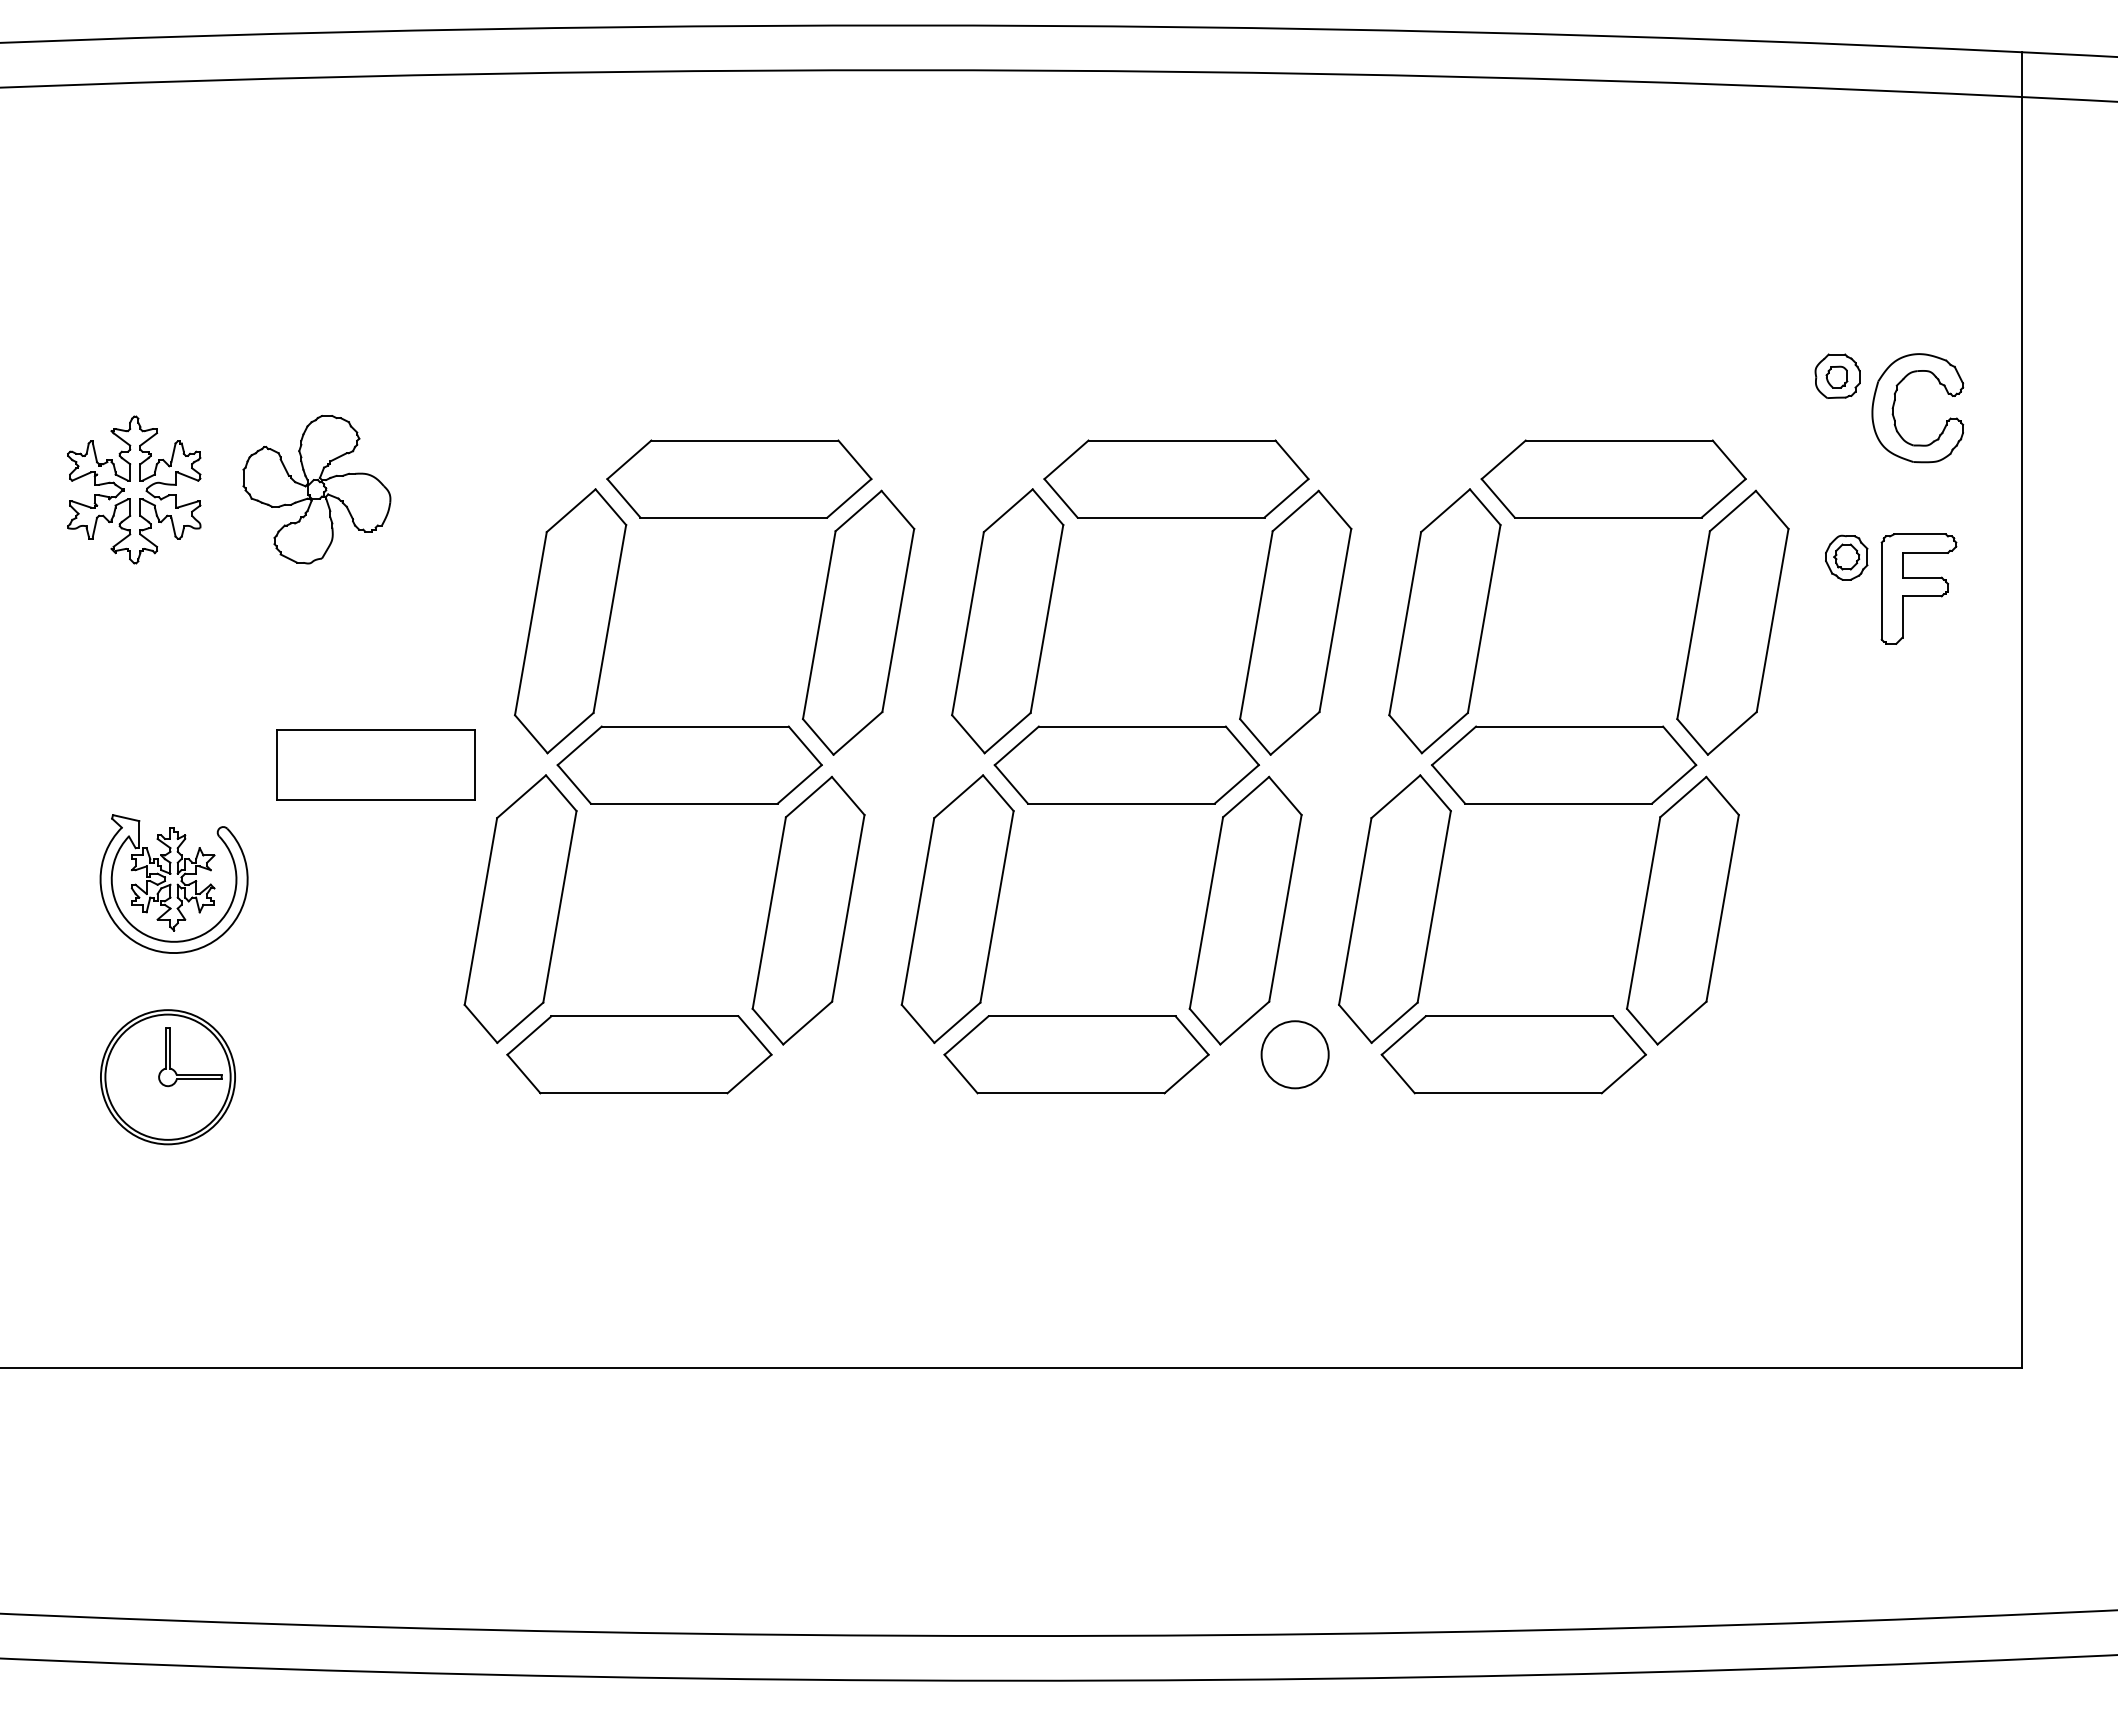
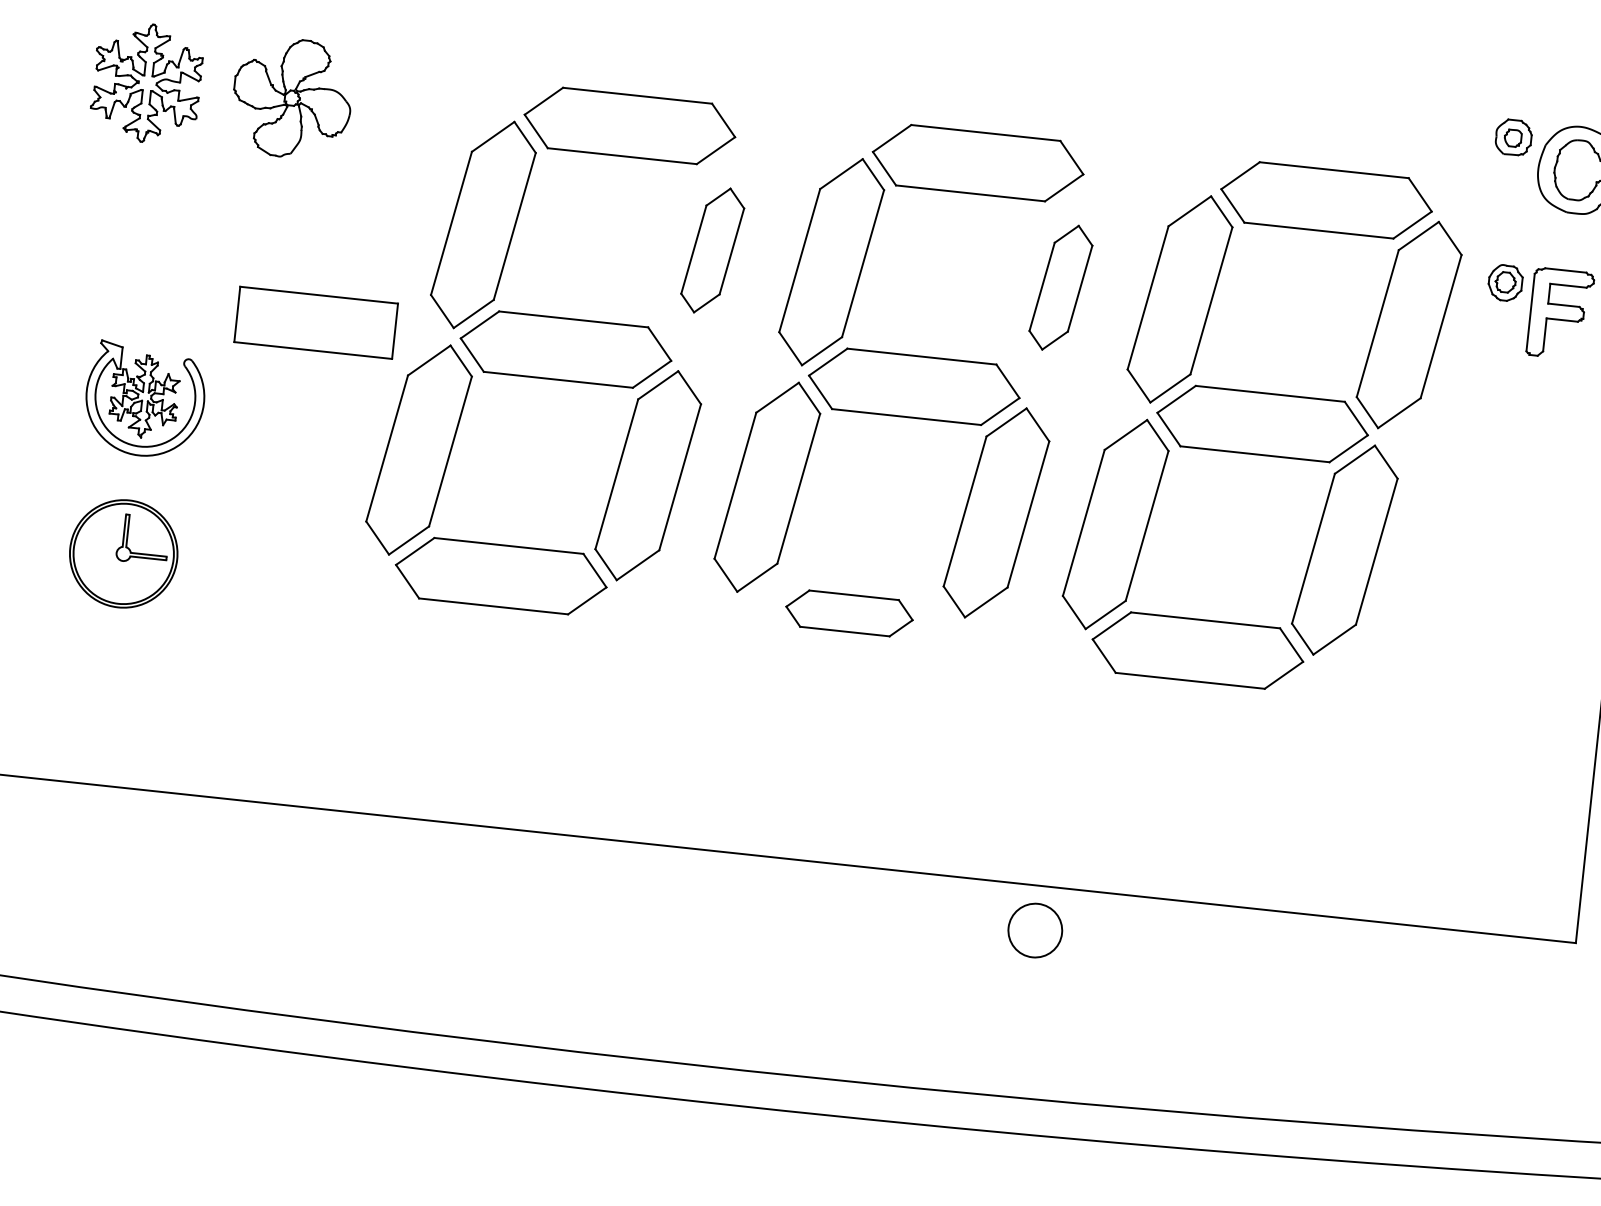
part: (858, 622) -> (712, 250), size x0.6
part: (1295, 622) -> (1060, 287), size x0.6
part: (1076, 1054) -> (849, 613), size x0.6
circle: (1294, 1054) -> (1034, 930), moved

